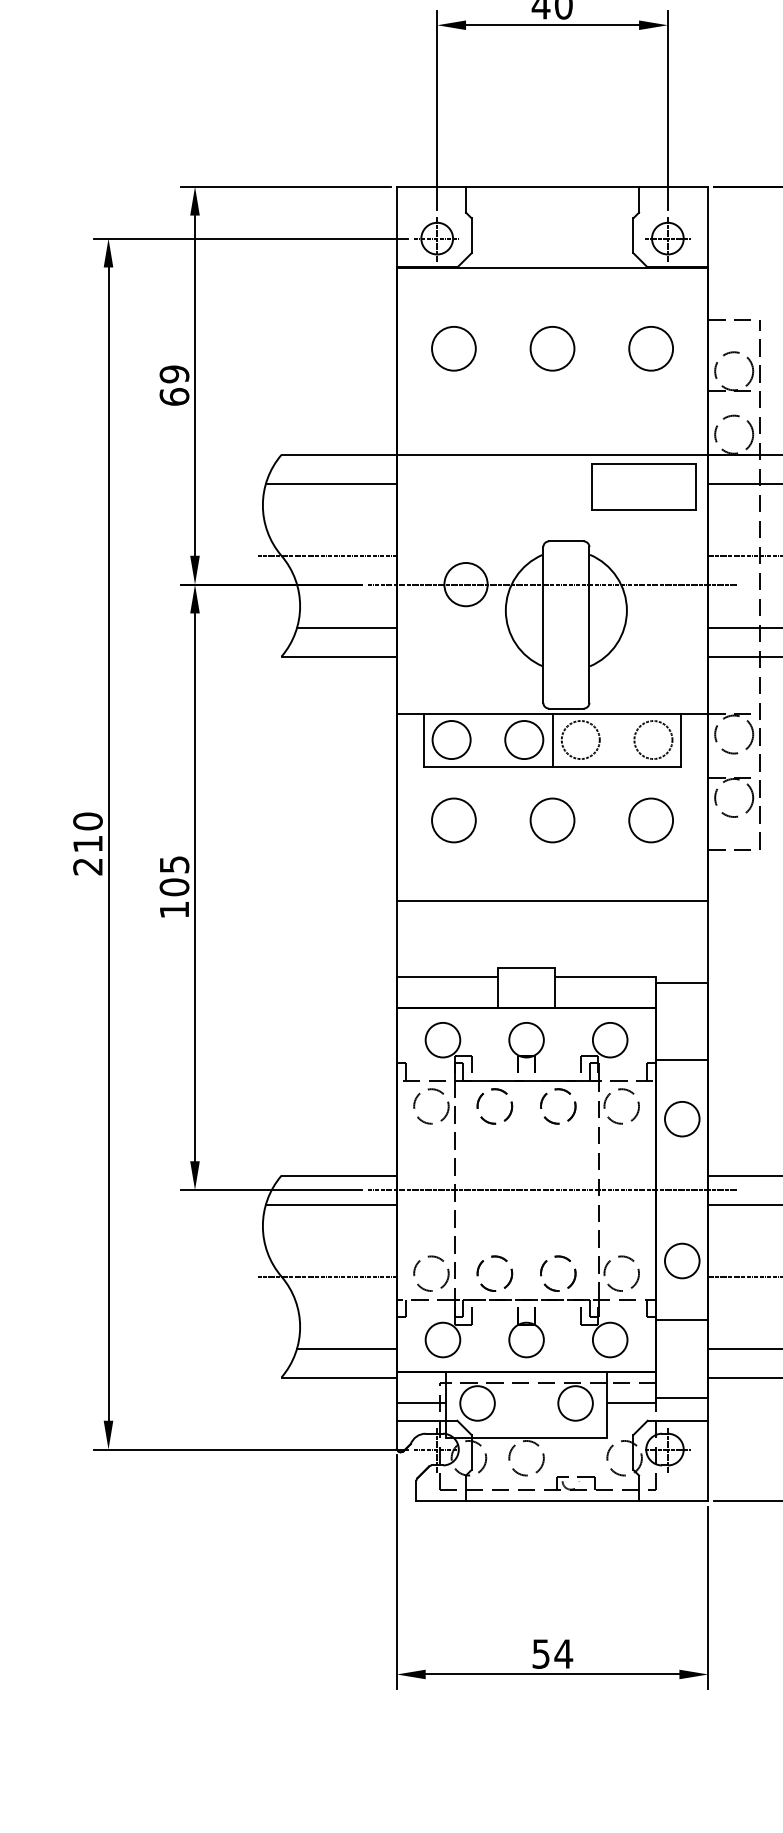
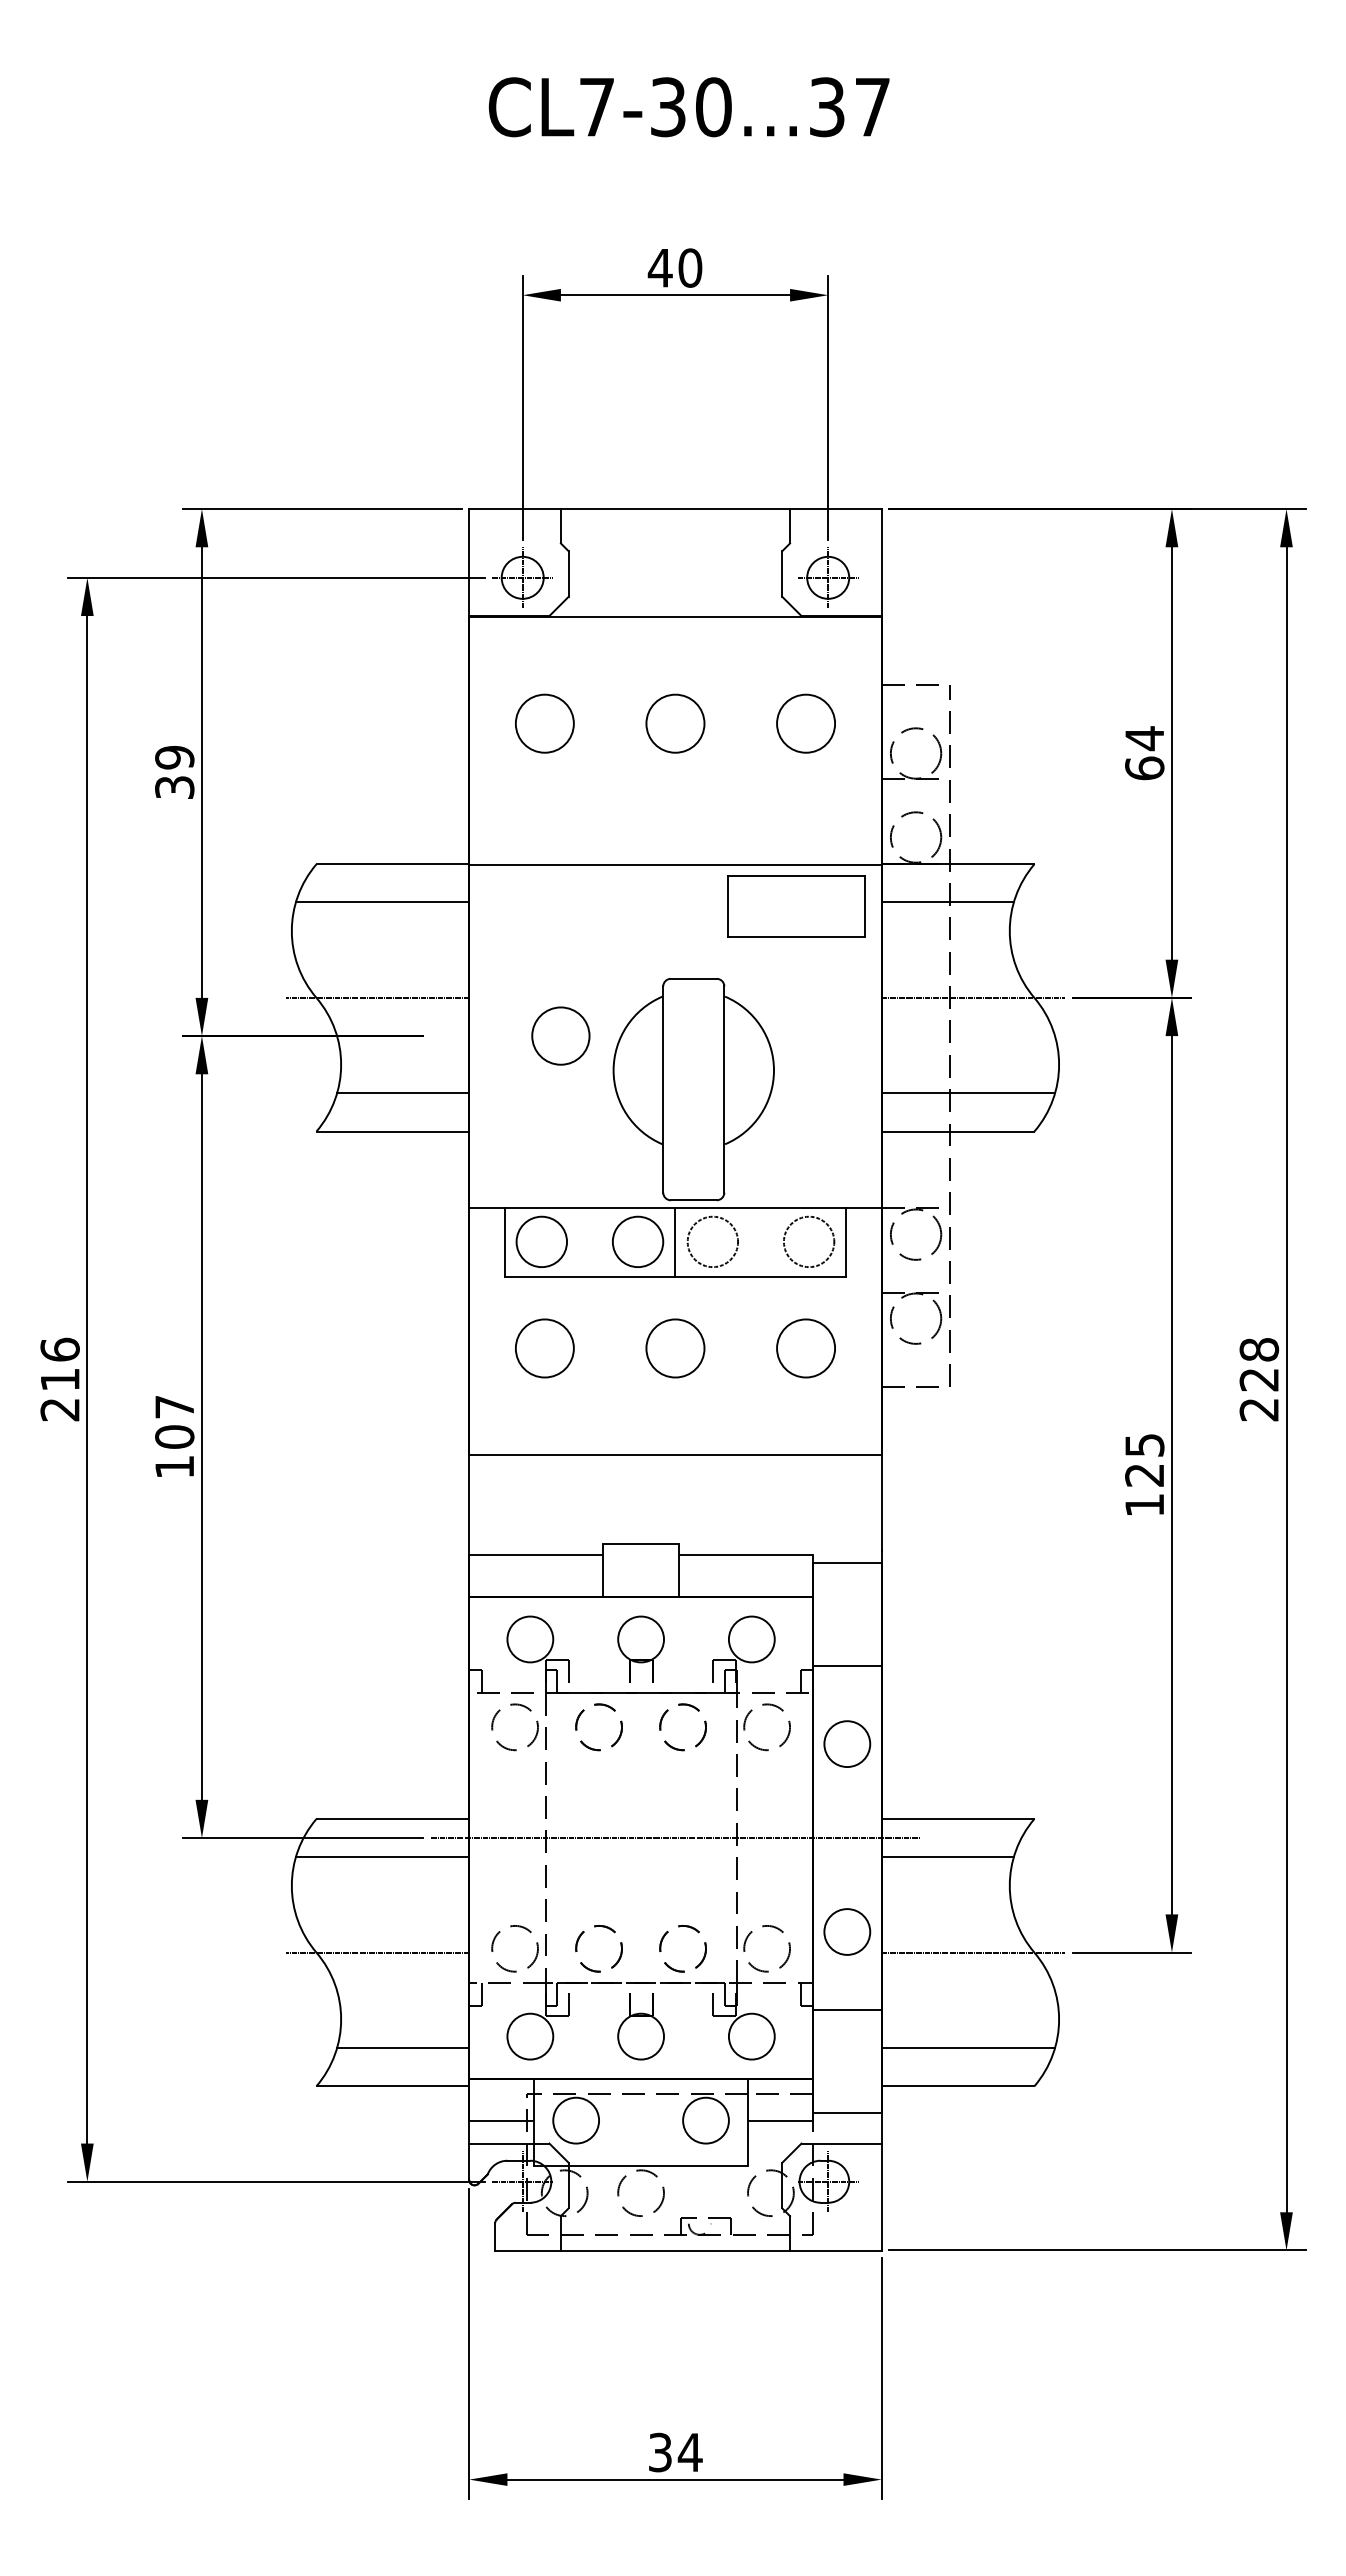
text: (174, 396) -> (174, 787), 69 -> 39
line: (552, 584) -> (675, 1036), removed
text: (87, 821) -> (59, 1349), 210 -> 216
text: (174, 865) -> (174, 1407), 105 -> 107
text: (541, 1653) -> (660, 2451), 54 -> 34

